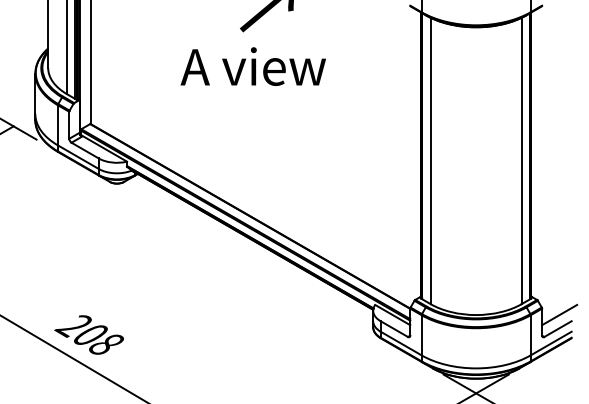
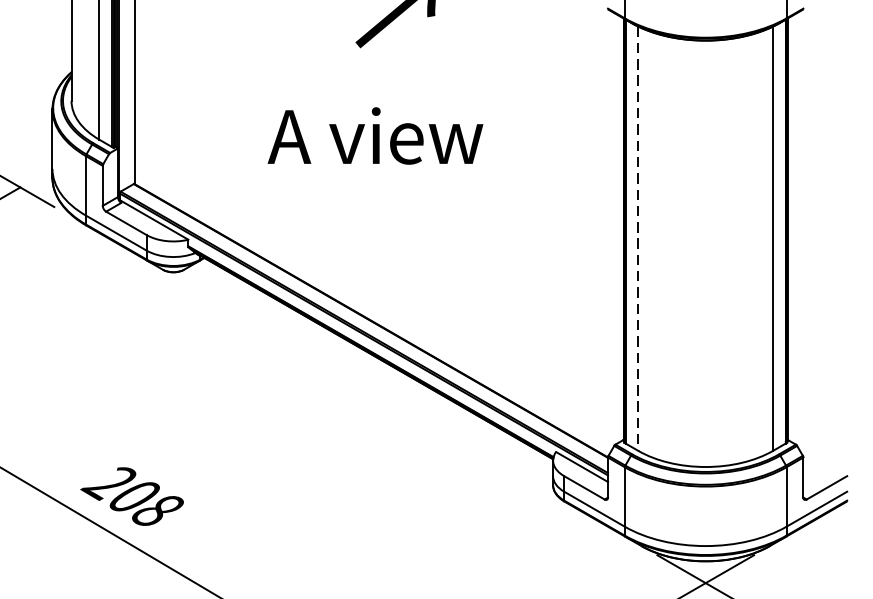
text: (252, 66) -> (374, 135), moved
line: (430, 161) -> (638, 239), solid -> dashed
line: (559, 314) -> (829, 466), removed

